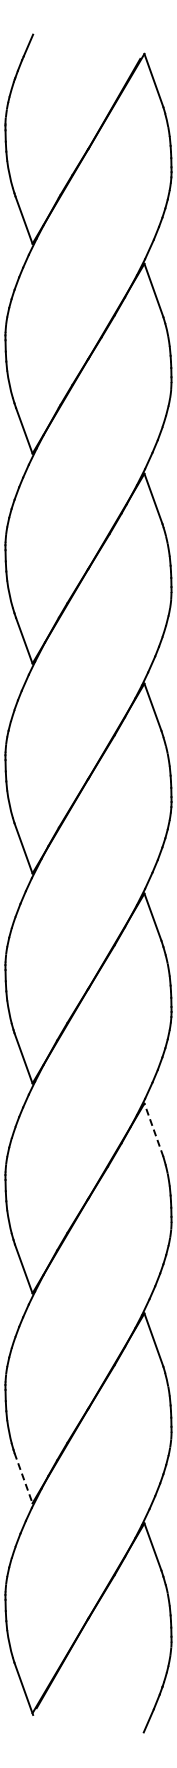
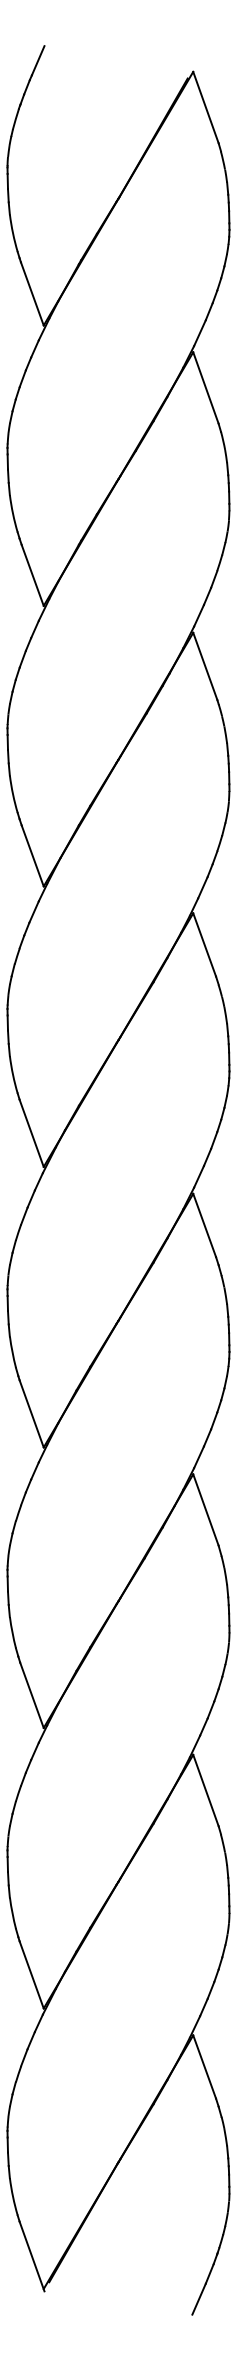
line: (153, 1129) -> (205, 1509), dashed -> solid
line: (23, 1478) -> (31, 1975), dashed -> solid

